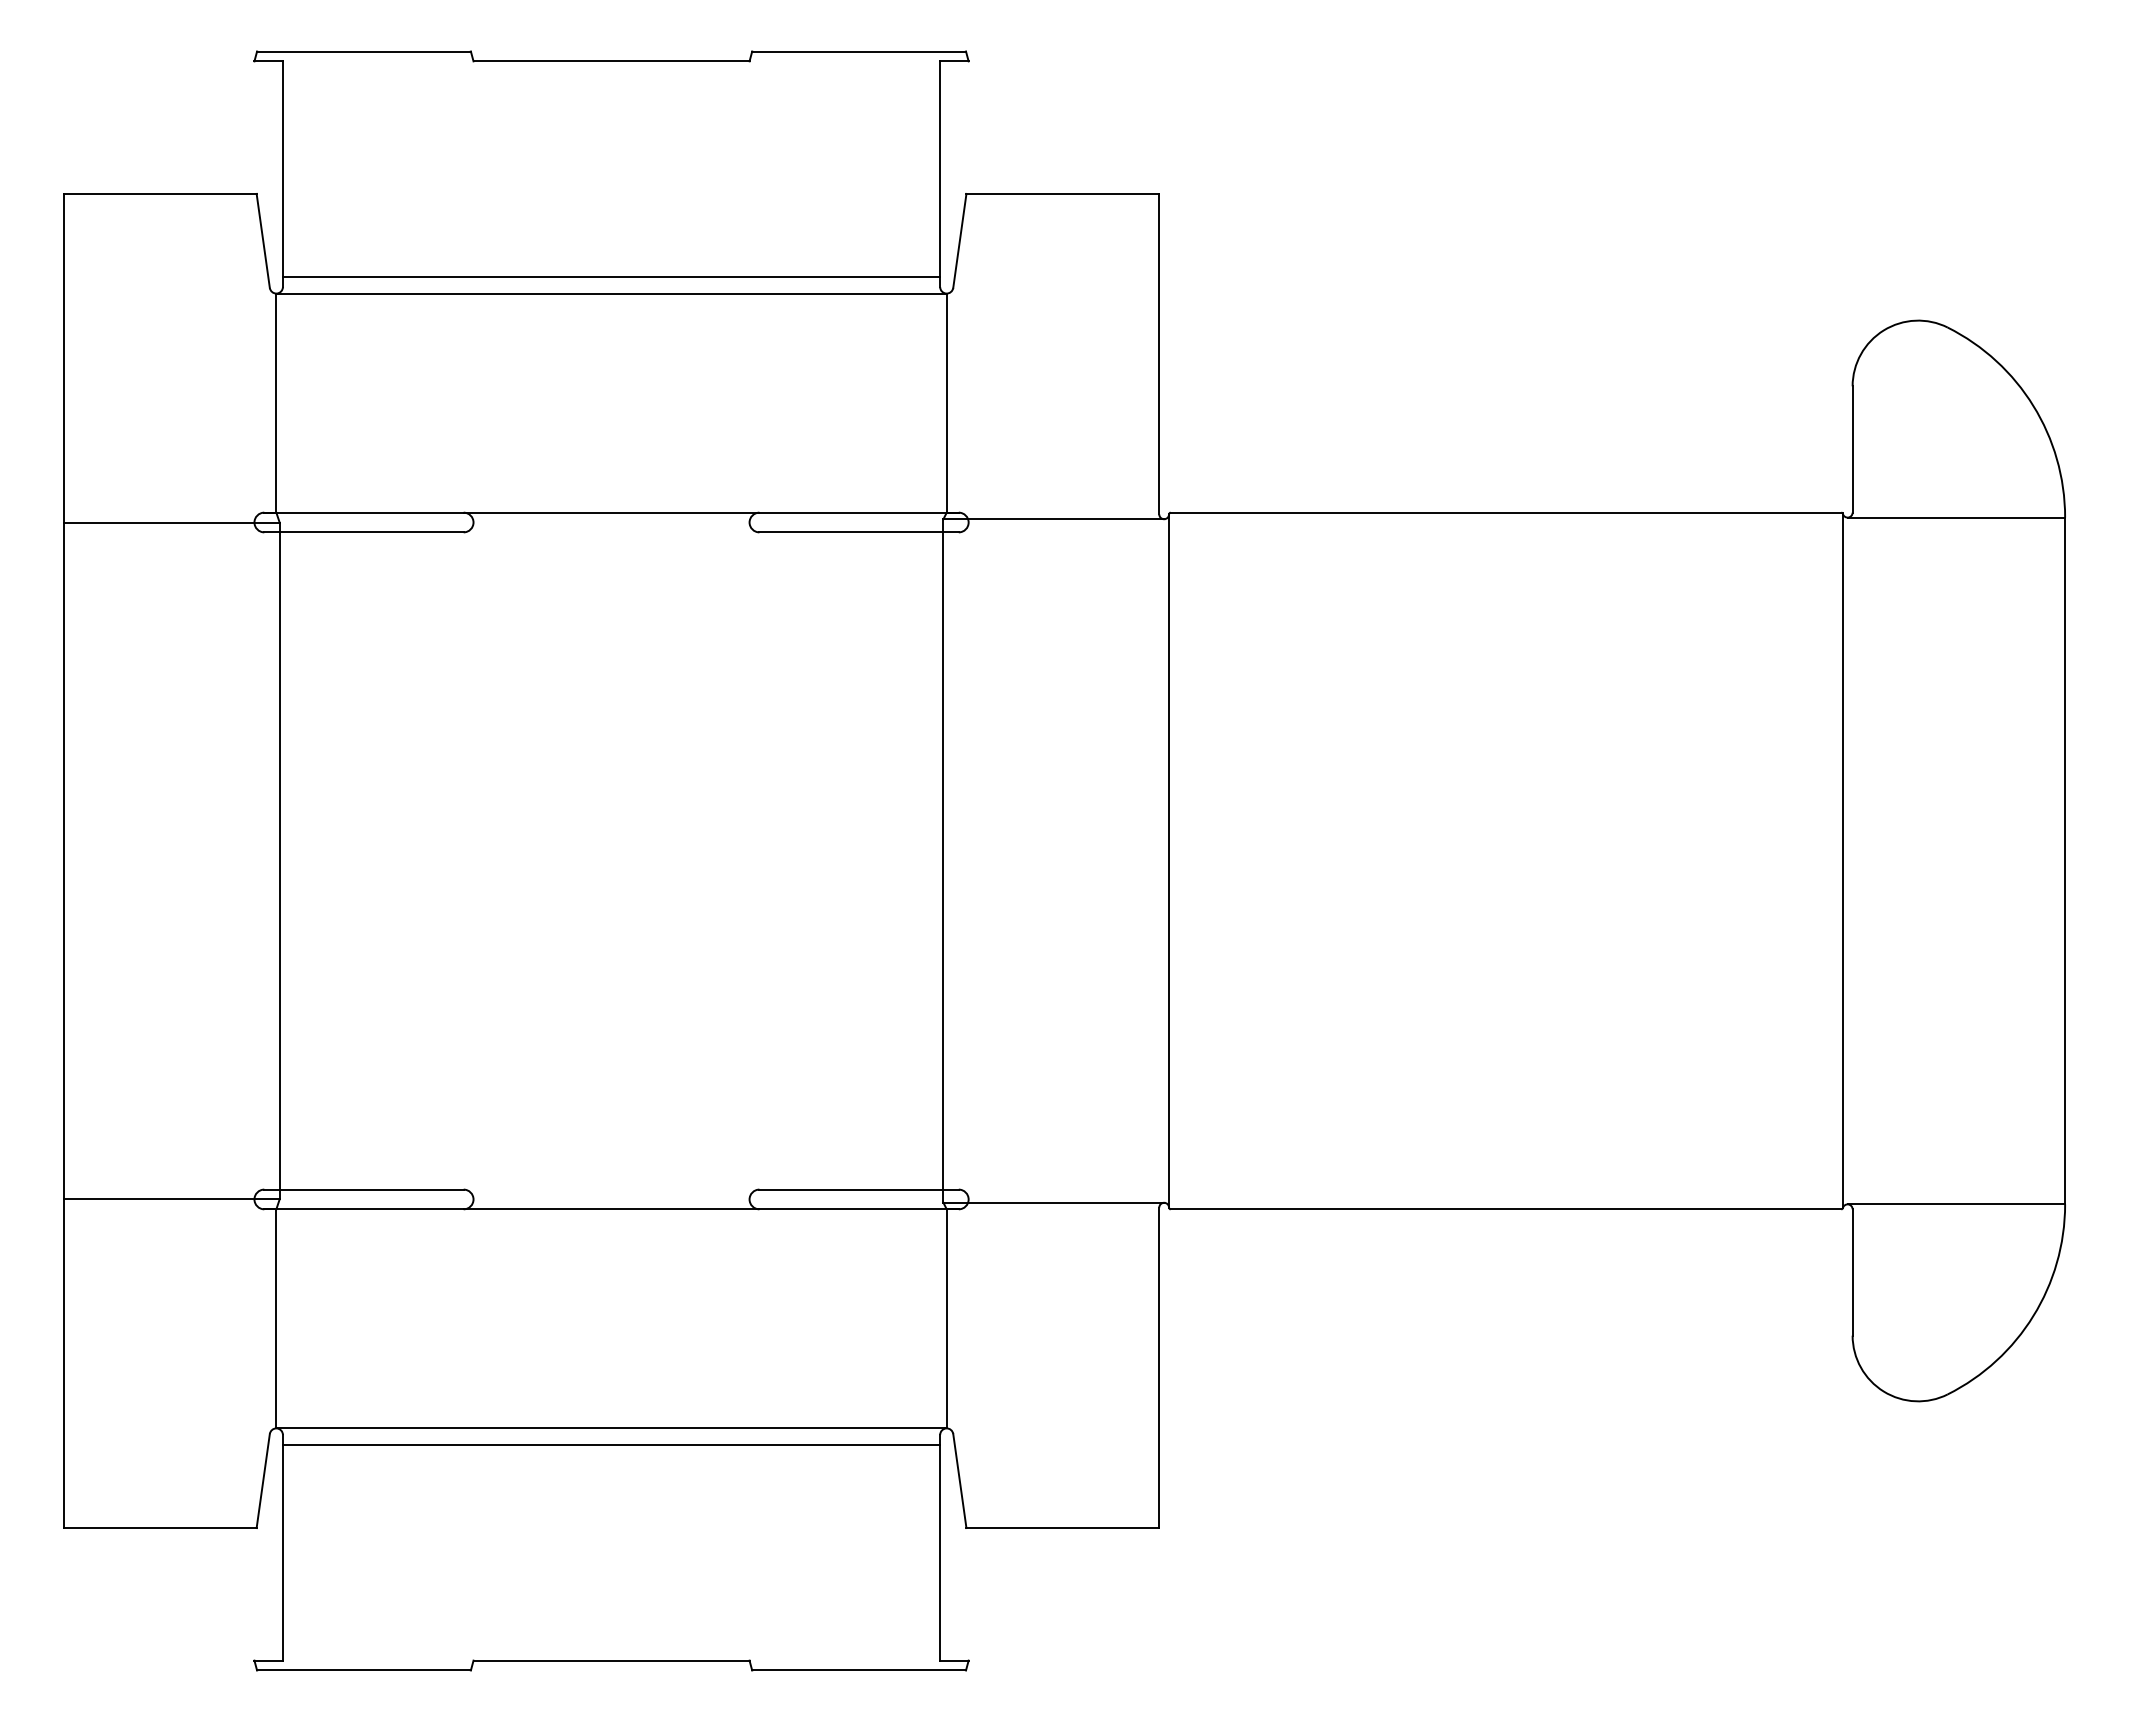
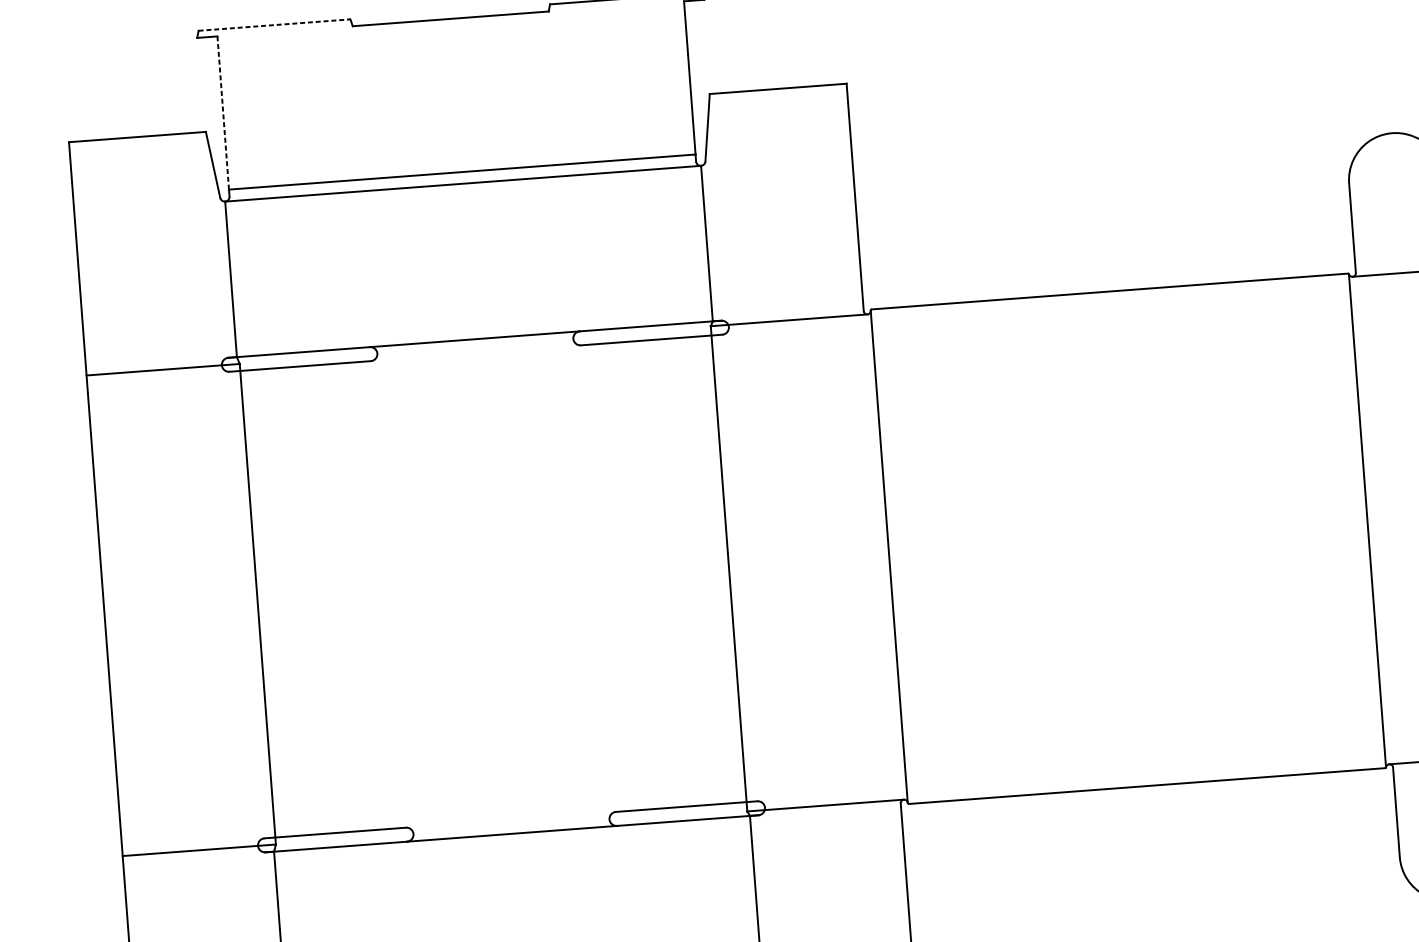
line: (364, 51) -> (274, 25), solid -> dashed
line: (282, 169) -> (222, 113), solid -> dashed

